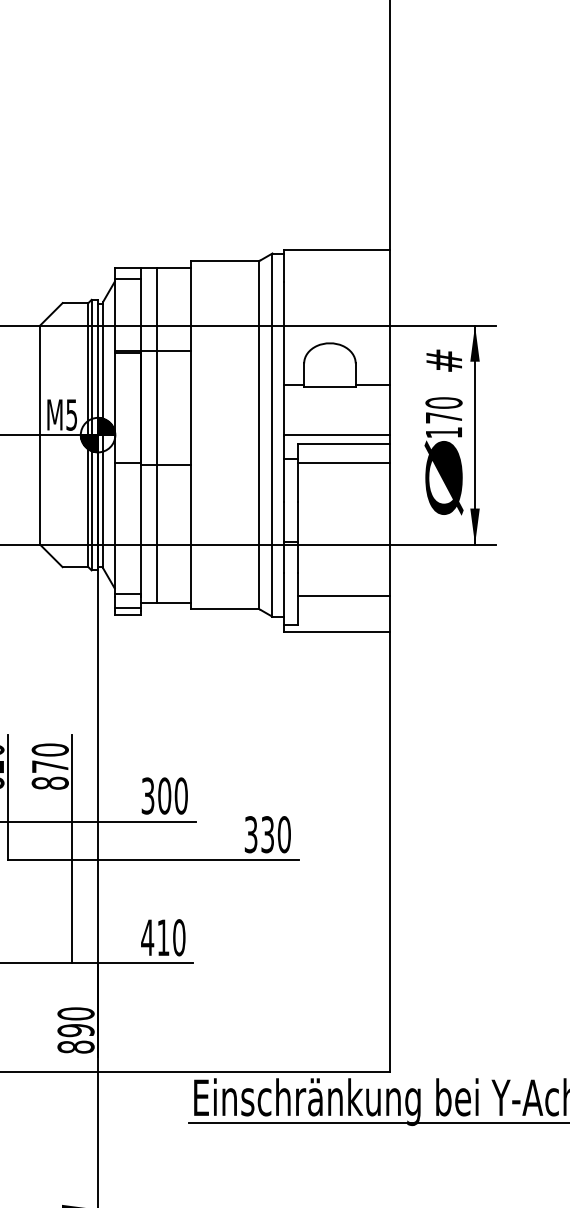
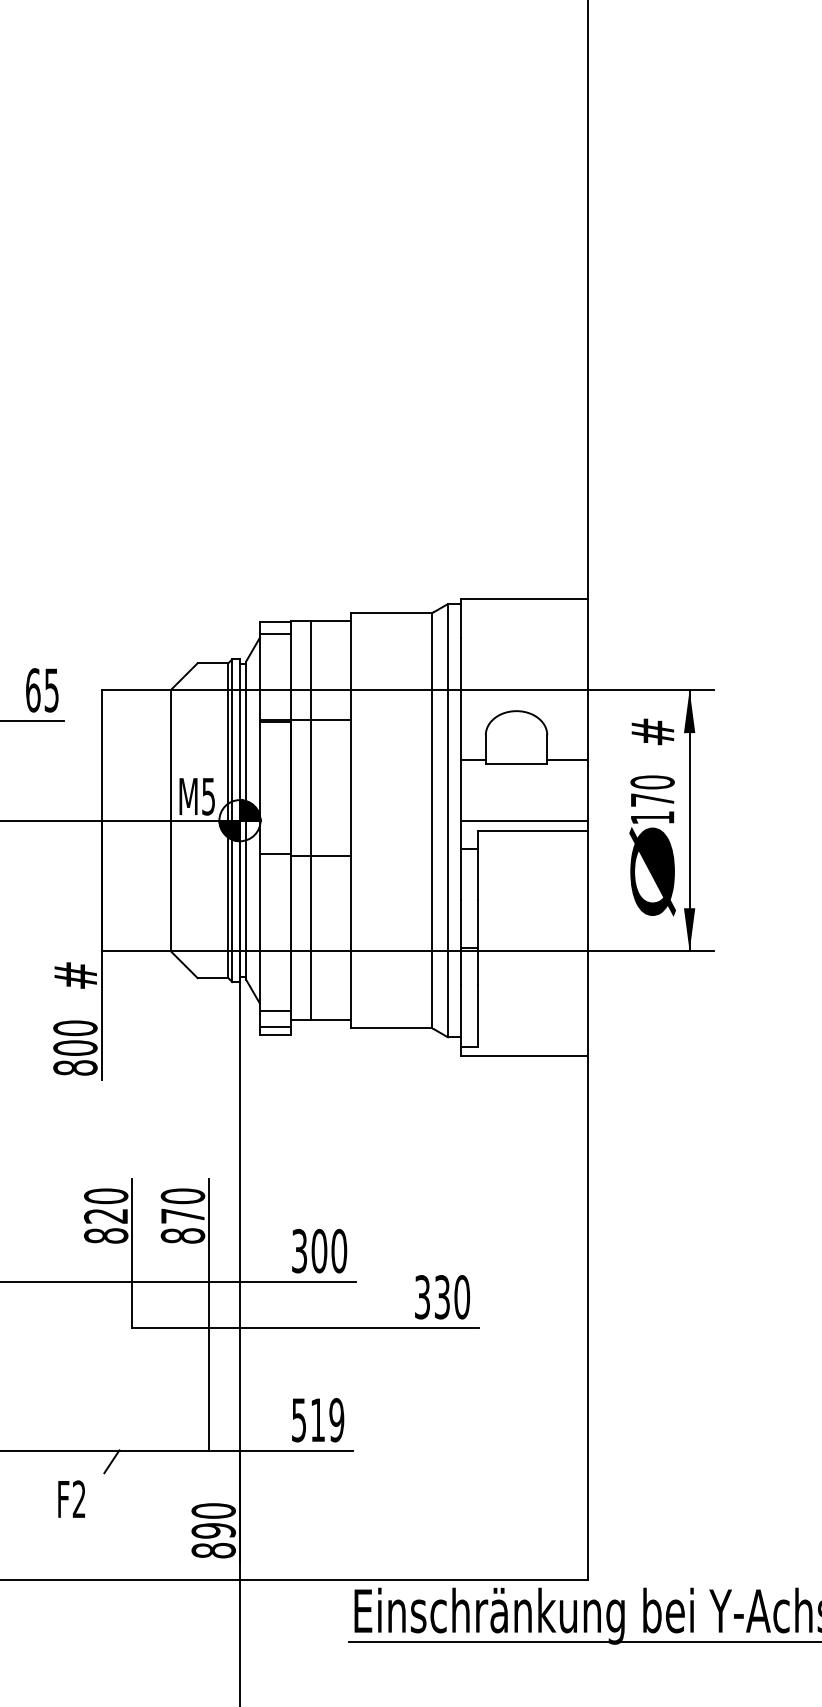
line: (344, 462) -> (533, 853), removed
line: (344, 595) -> (533, 1012), removed
text: (163, 938) -> (317, 1420), 410 -> 519

